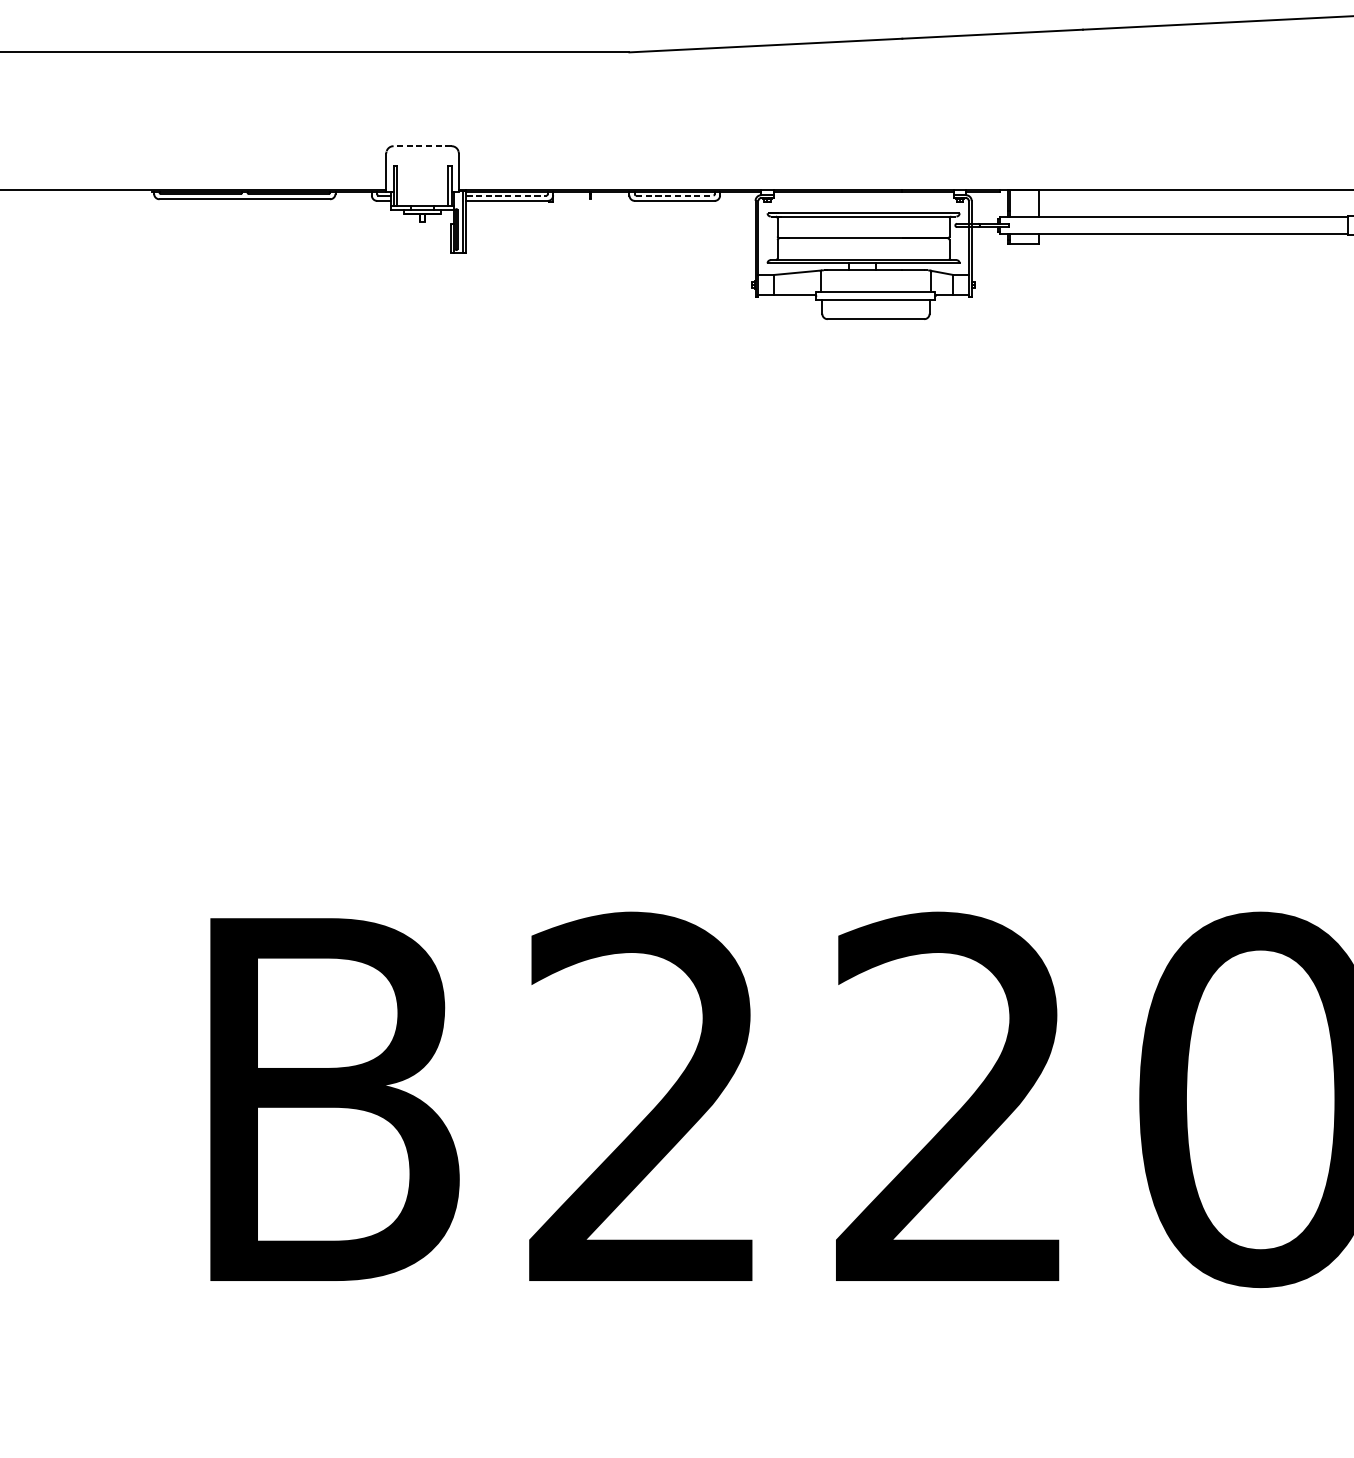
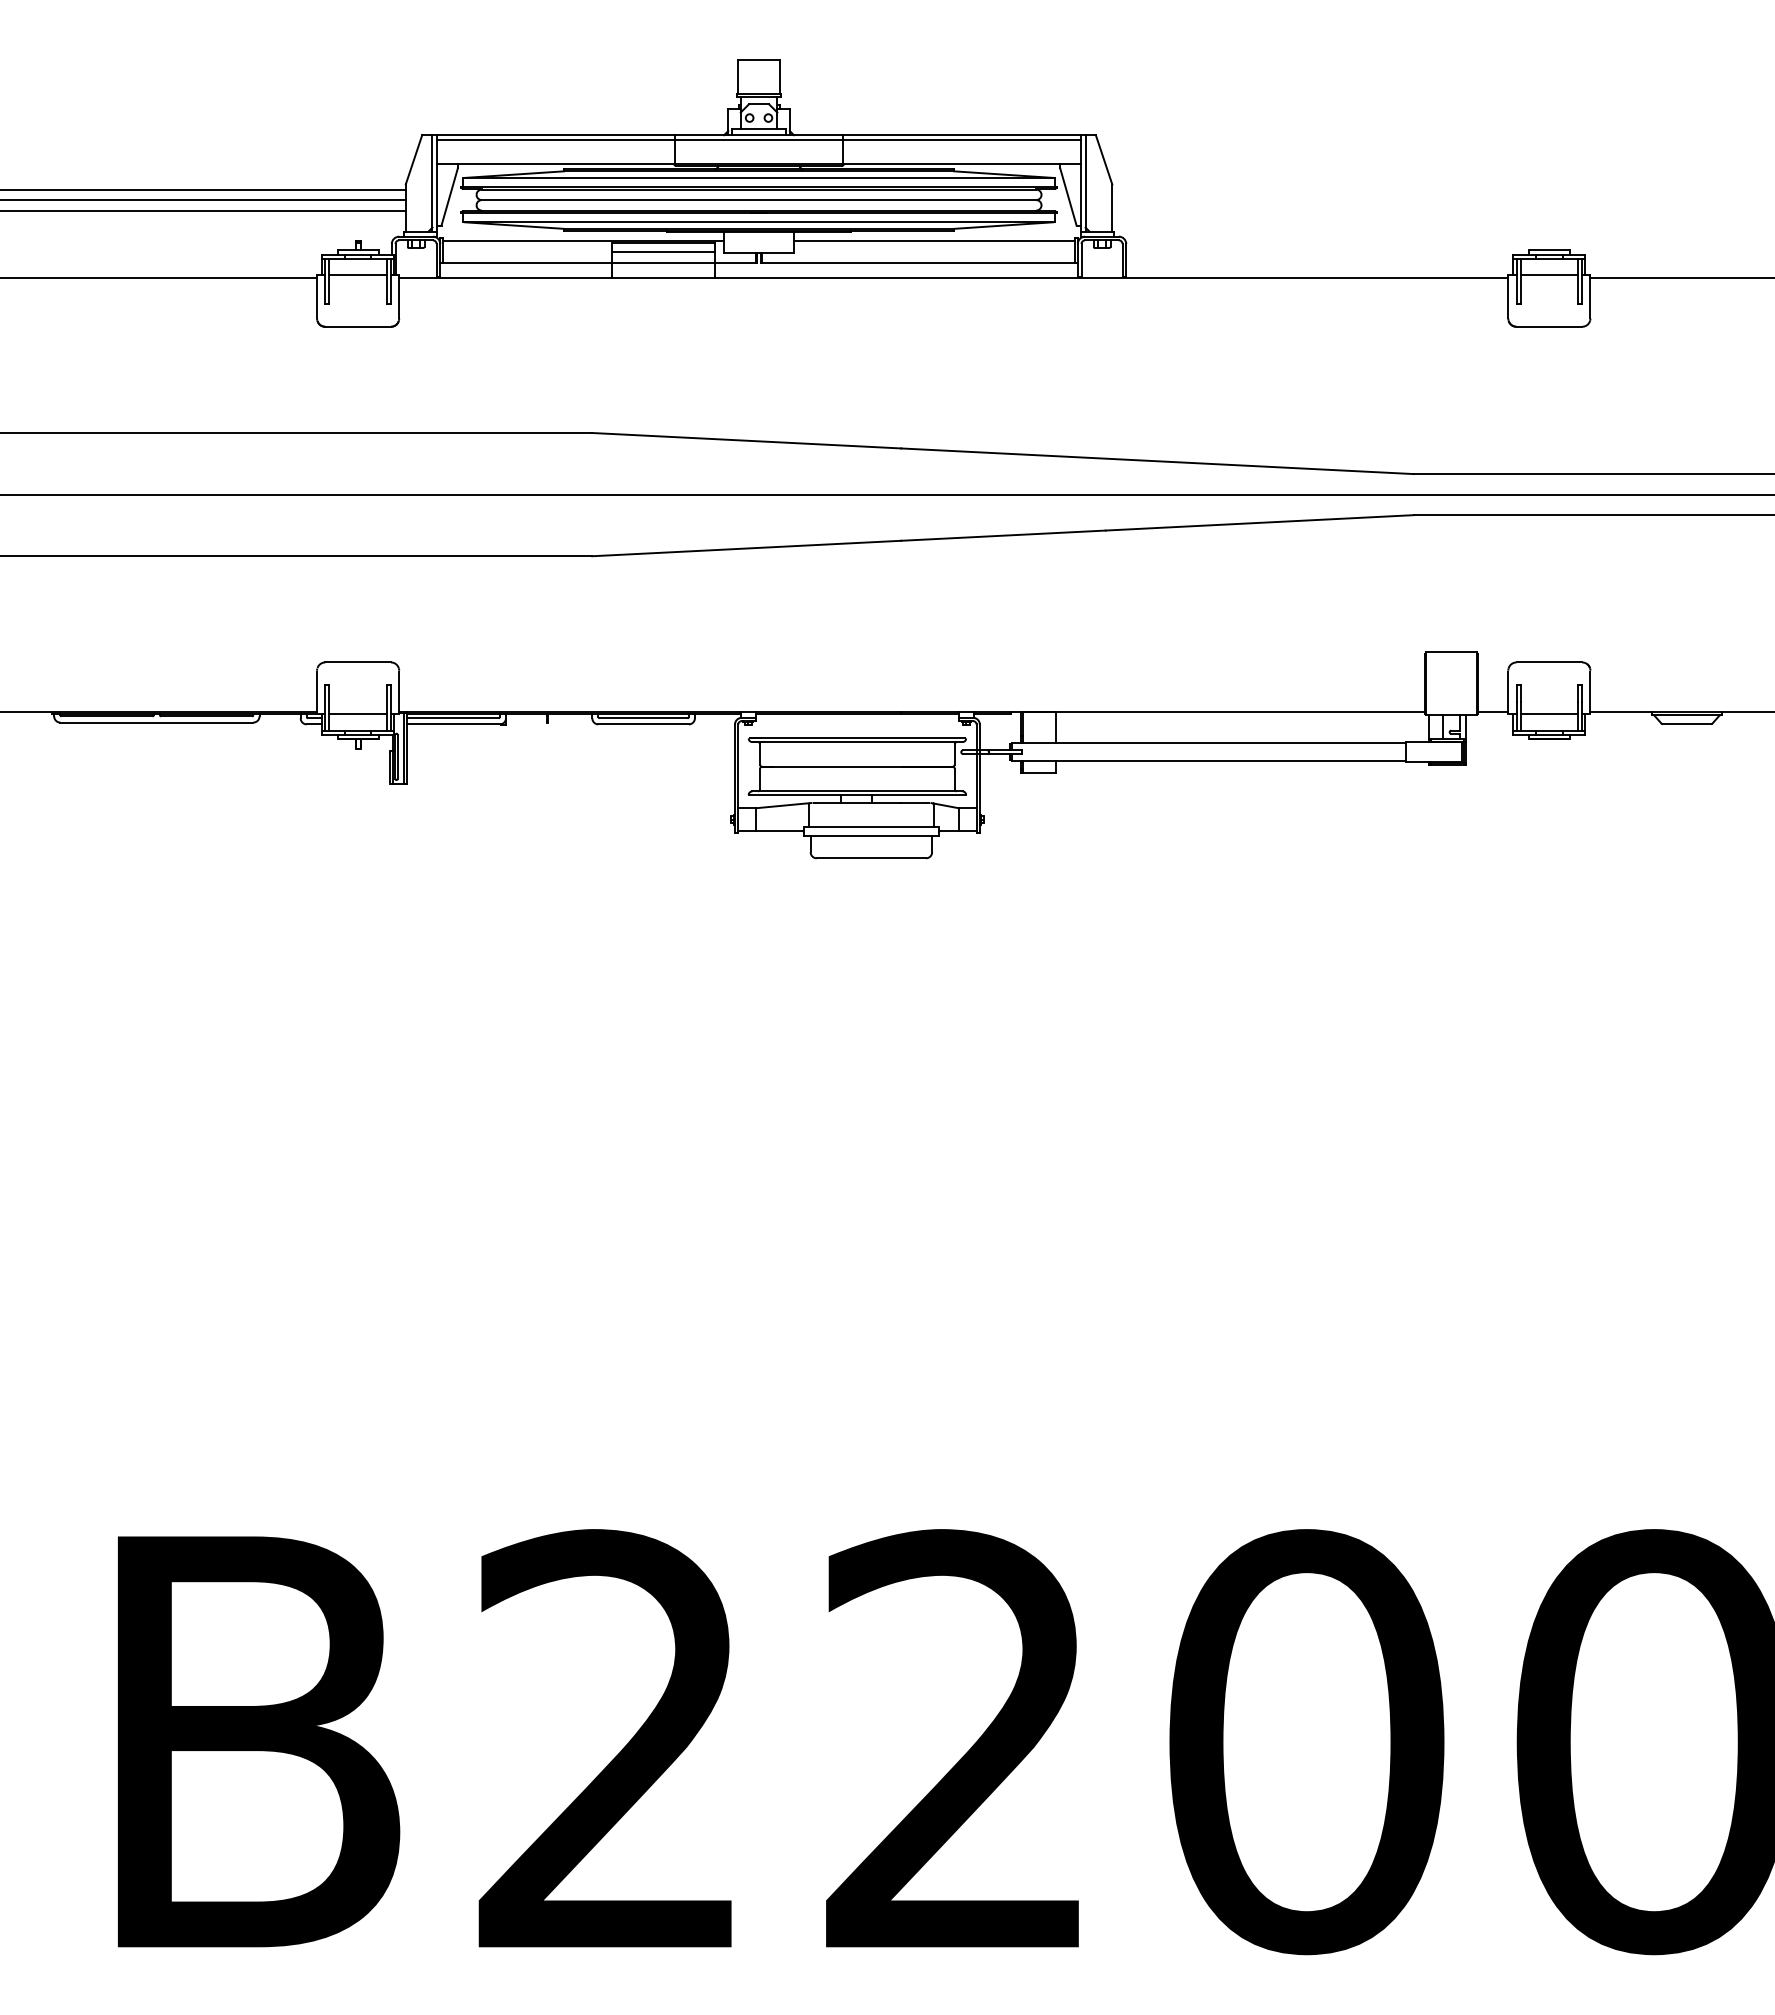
line: (422, 146) -> (358, 662), dashed -> solid
line: (422, 192) -> (357, 714), added
line: (506, 195) -> (453, 718), dashed -> solid
line: (674, 195) -> (643, 718), dashed -> solid

